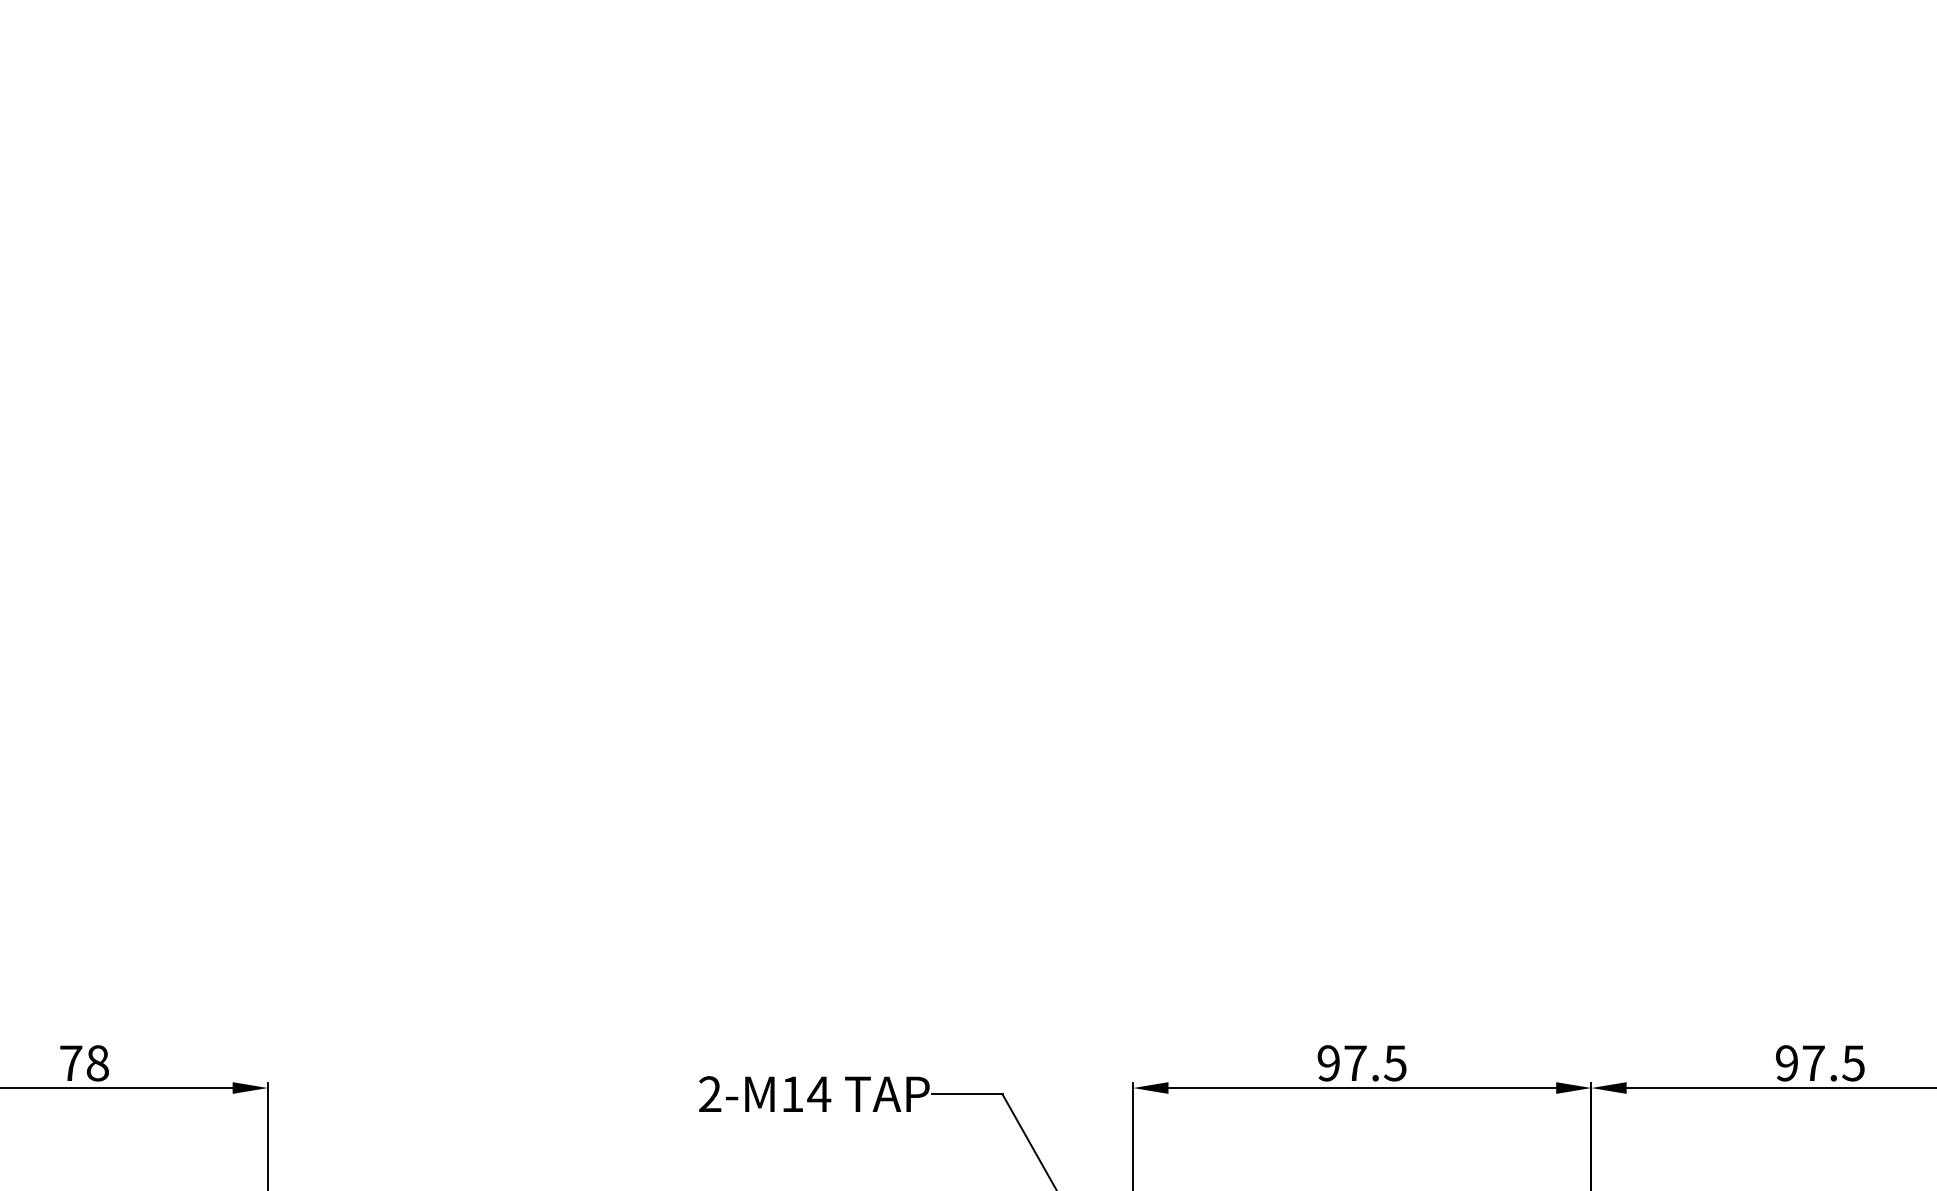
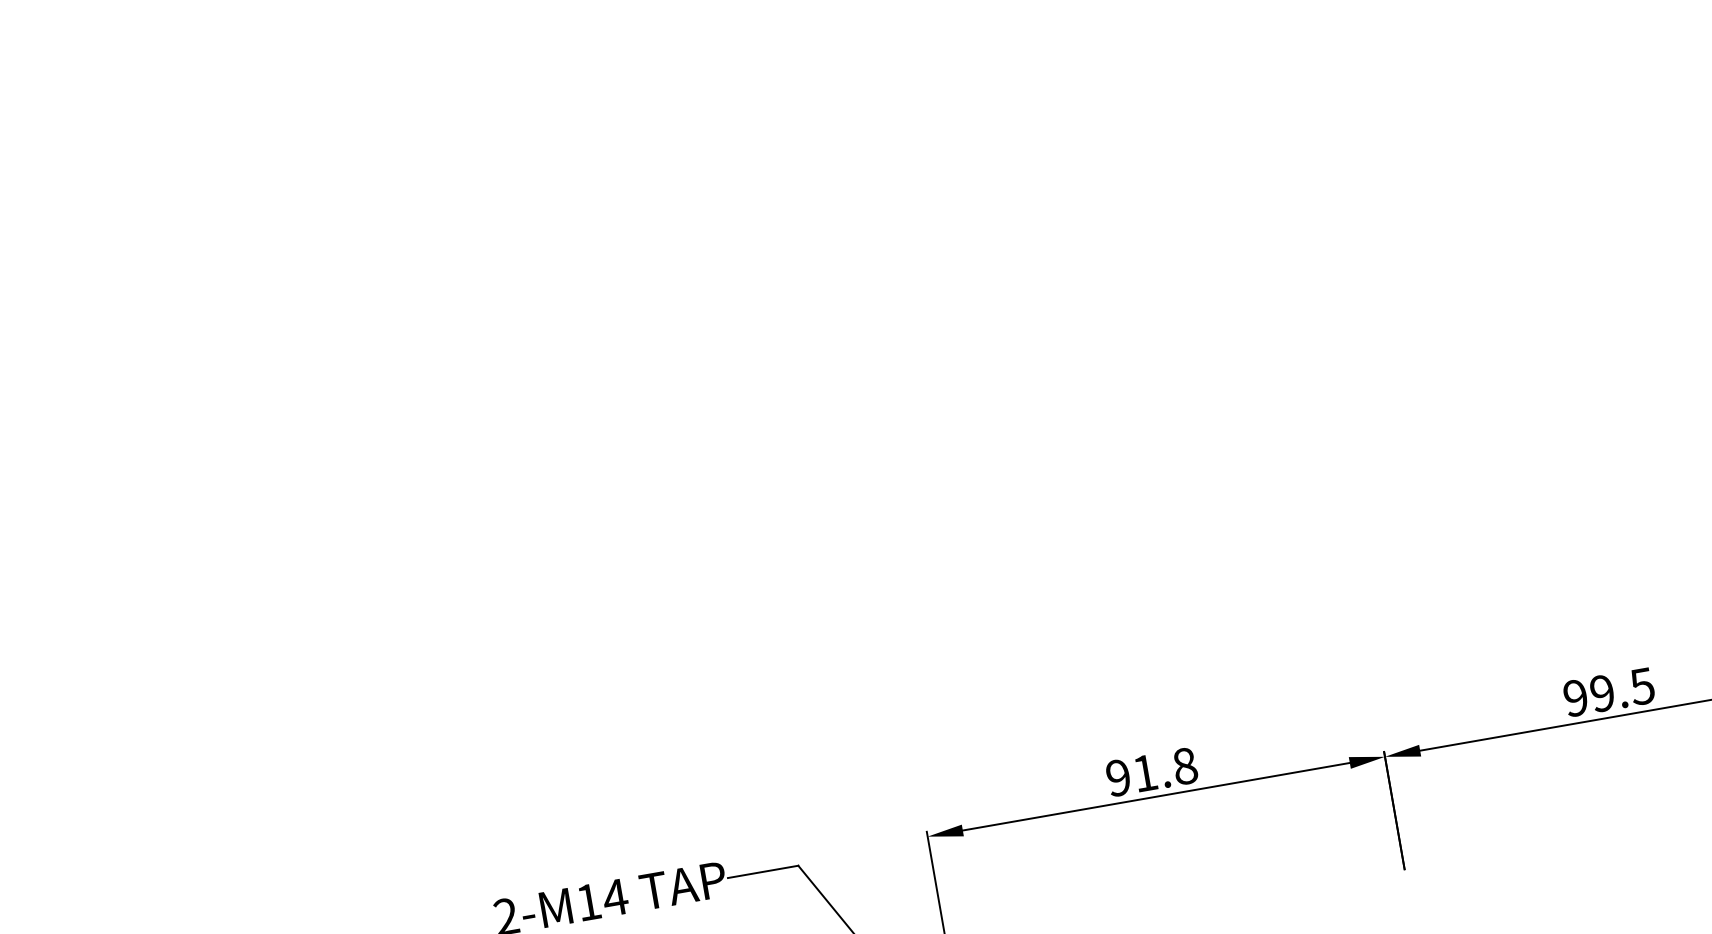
text: (1375, 1063) -> (1165, 769), 97.5 -> 91.8
text: (1813, 1063) -> (1602, 693), 97.5 -> 99.5

